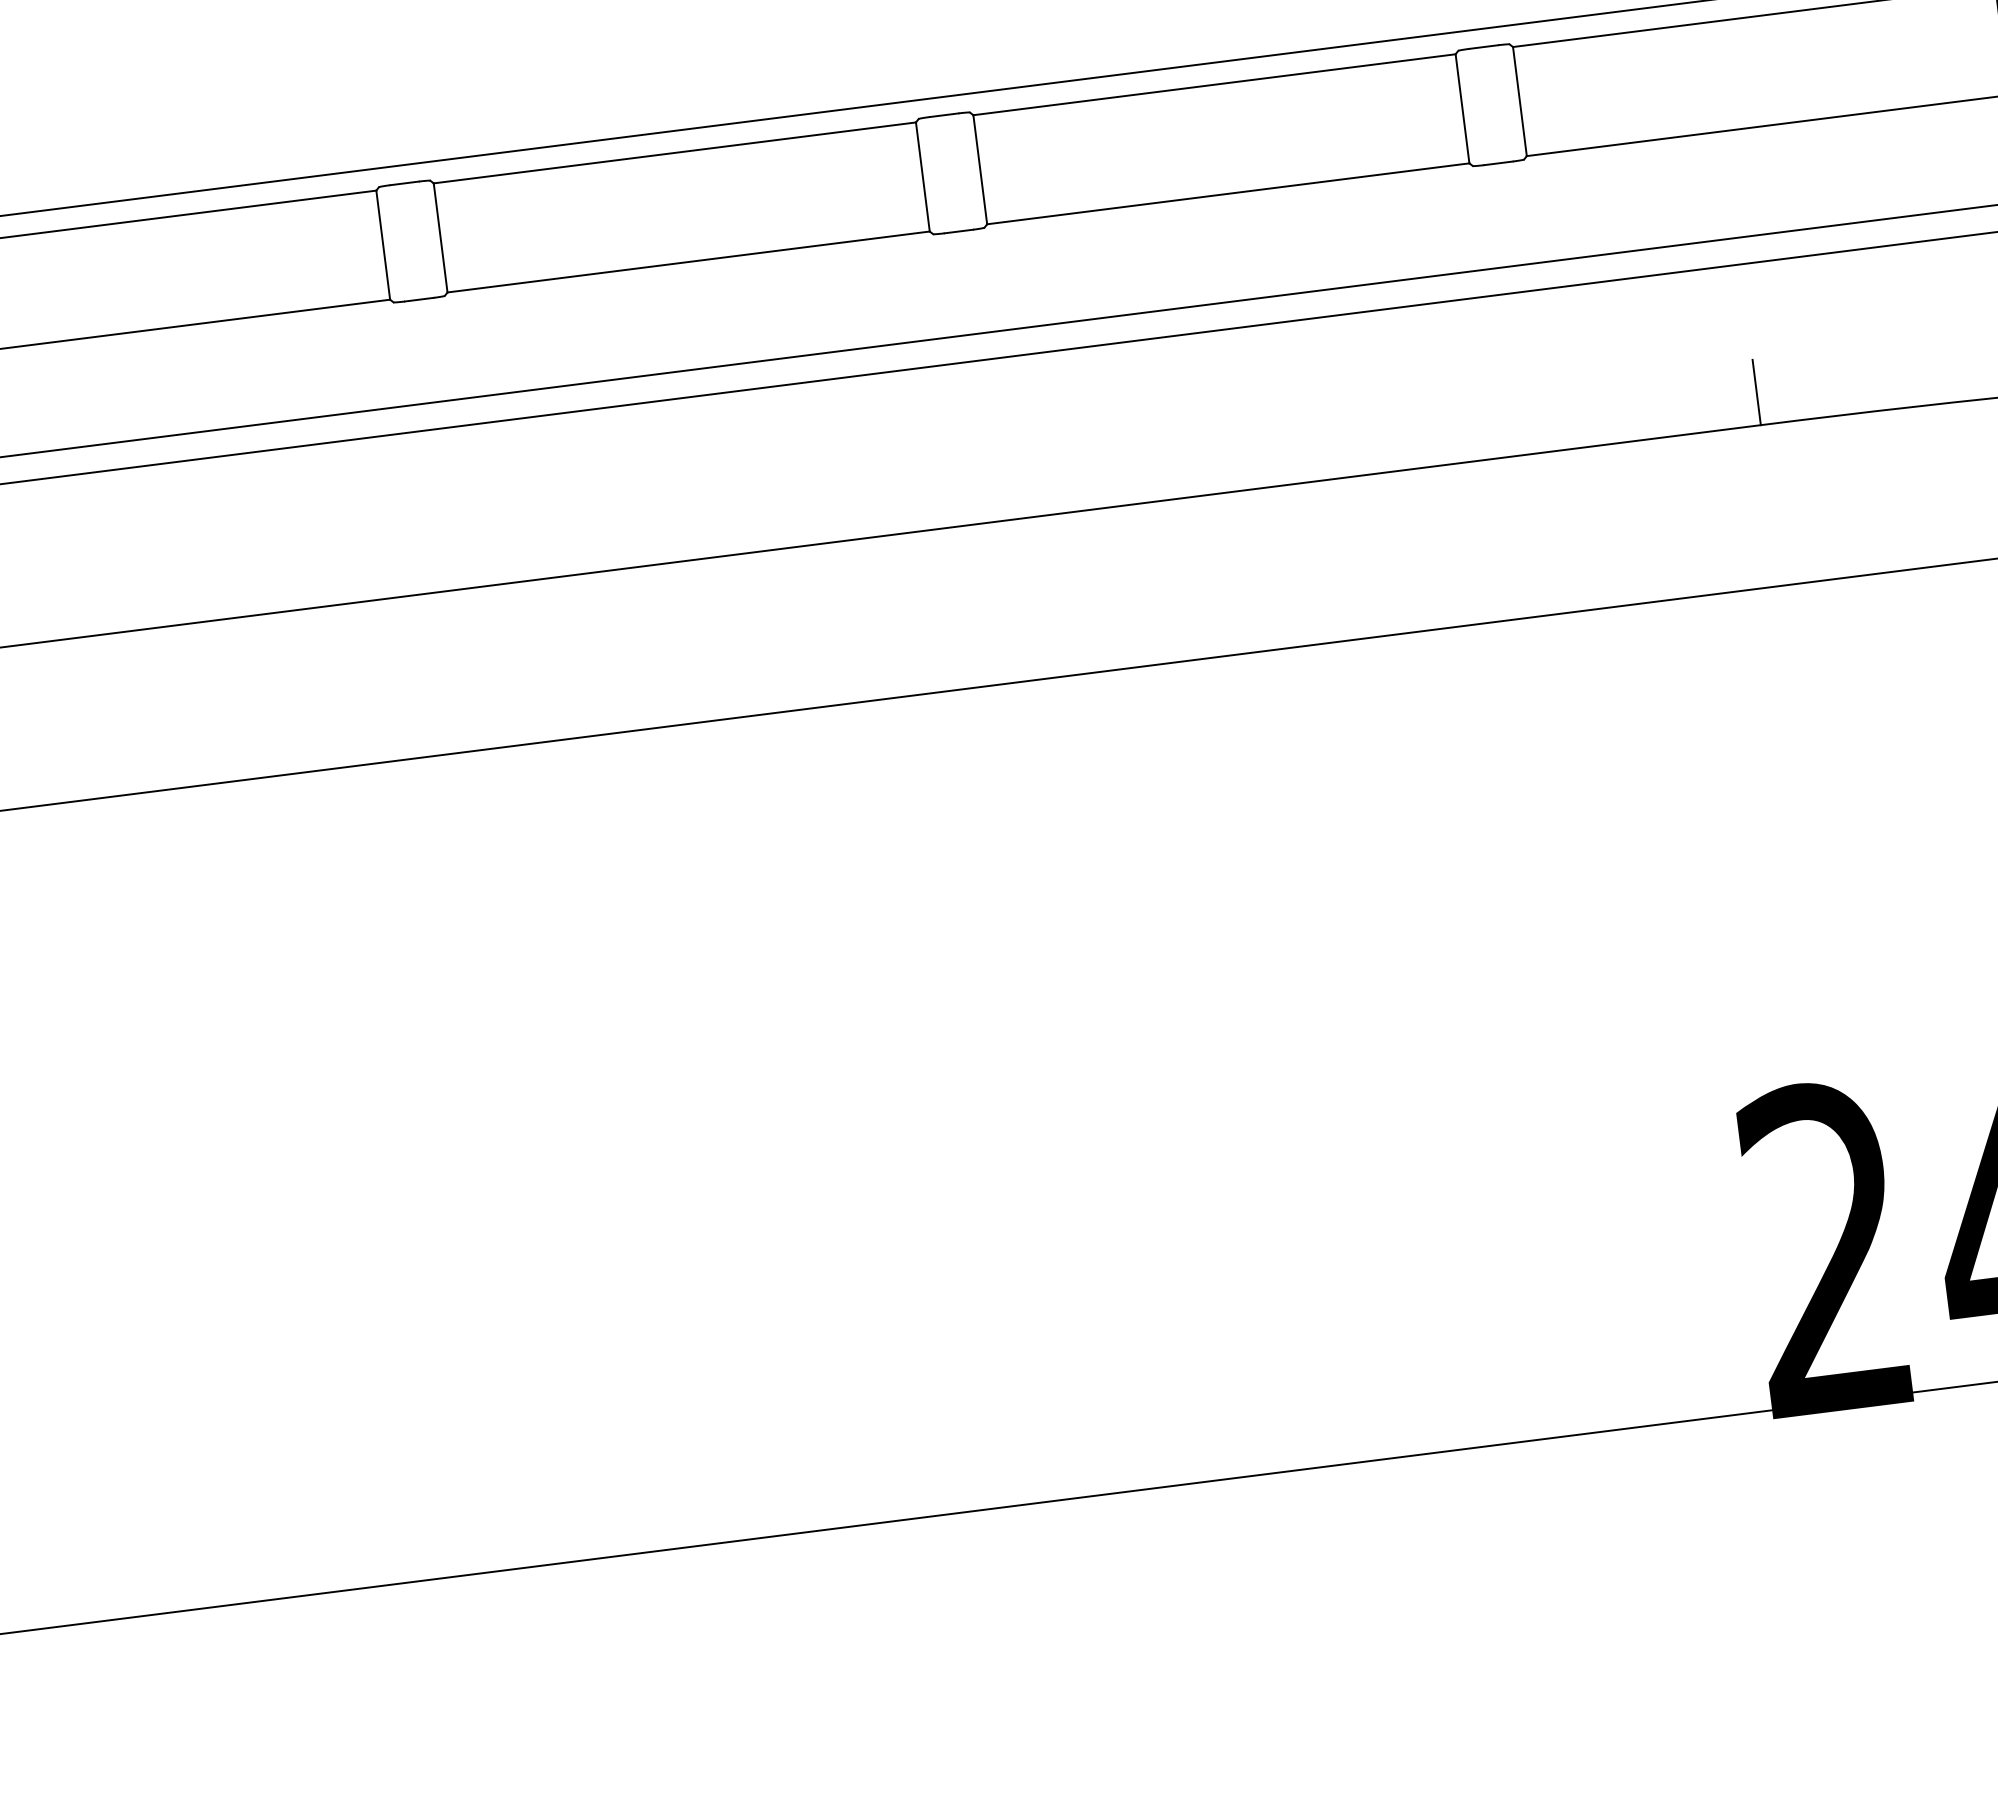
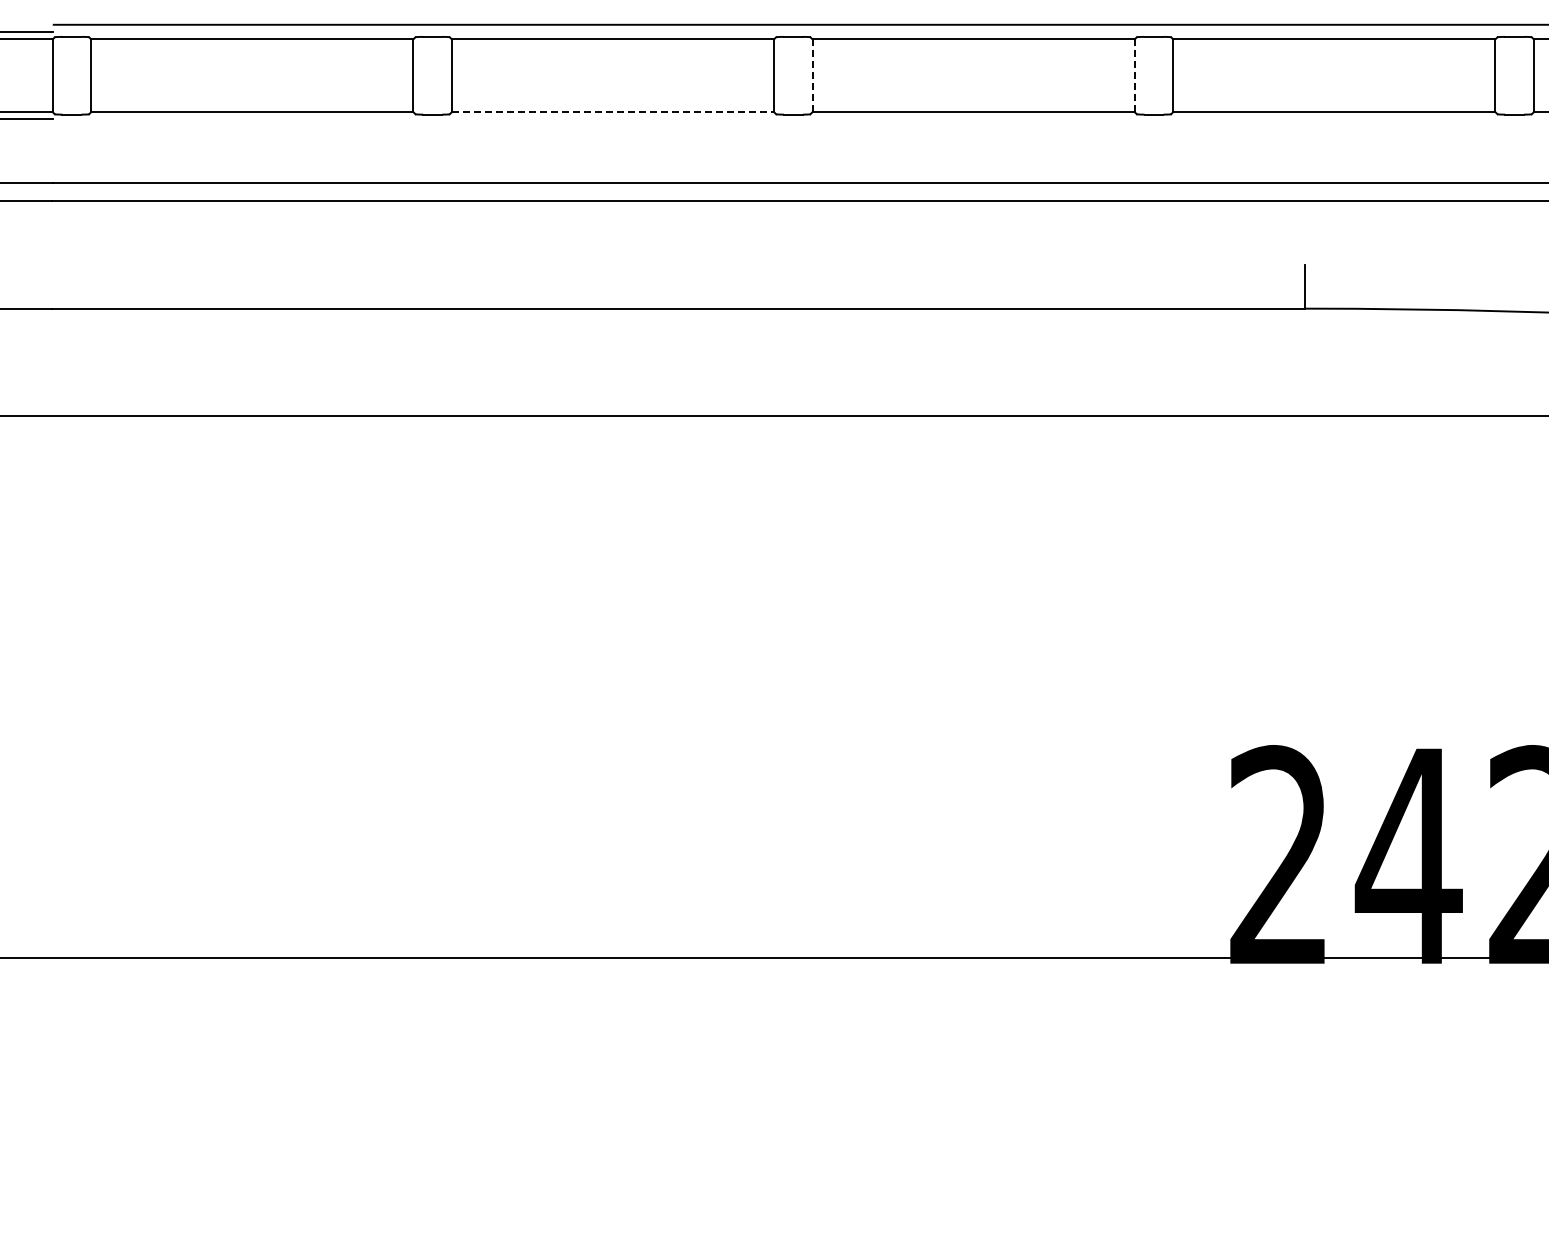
line: (1462, 109) -> (1134, 76), solid -> dashed
line: (980, 170) -> (812, 76), solid -> dashed
line: (689, 262) -> (613, 112), solid -> dashed

